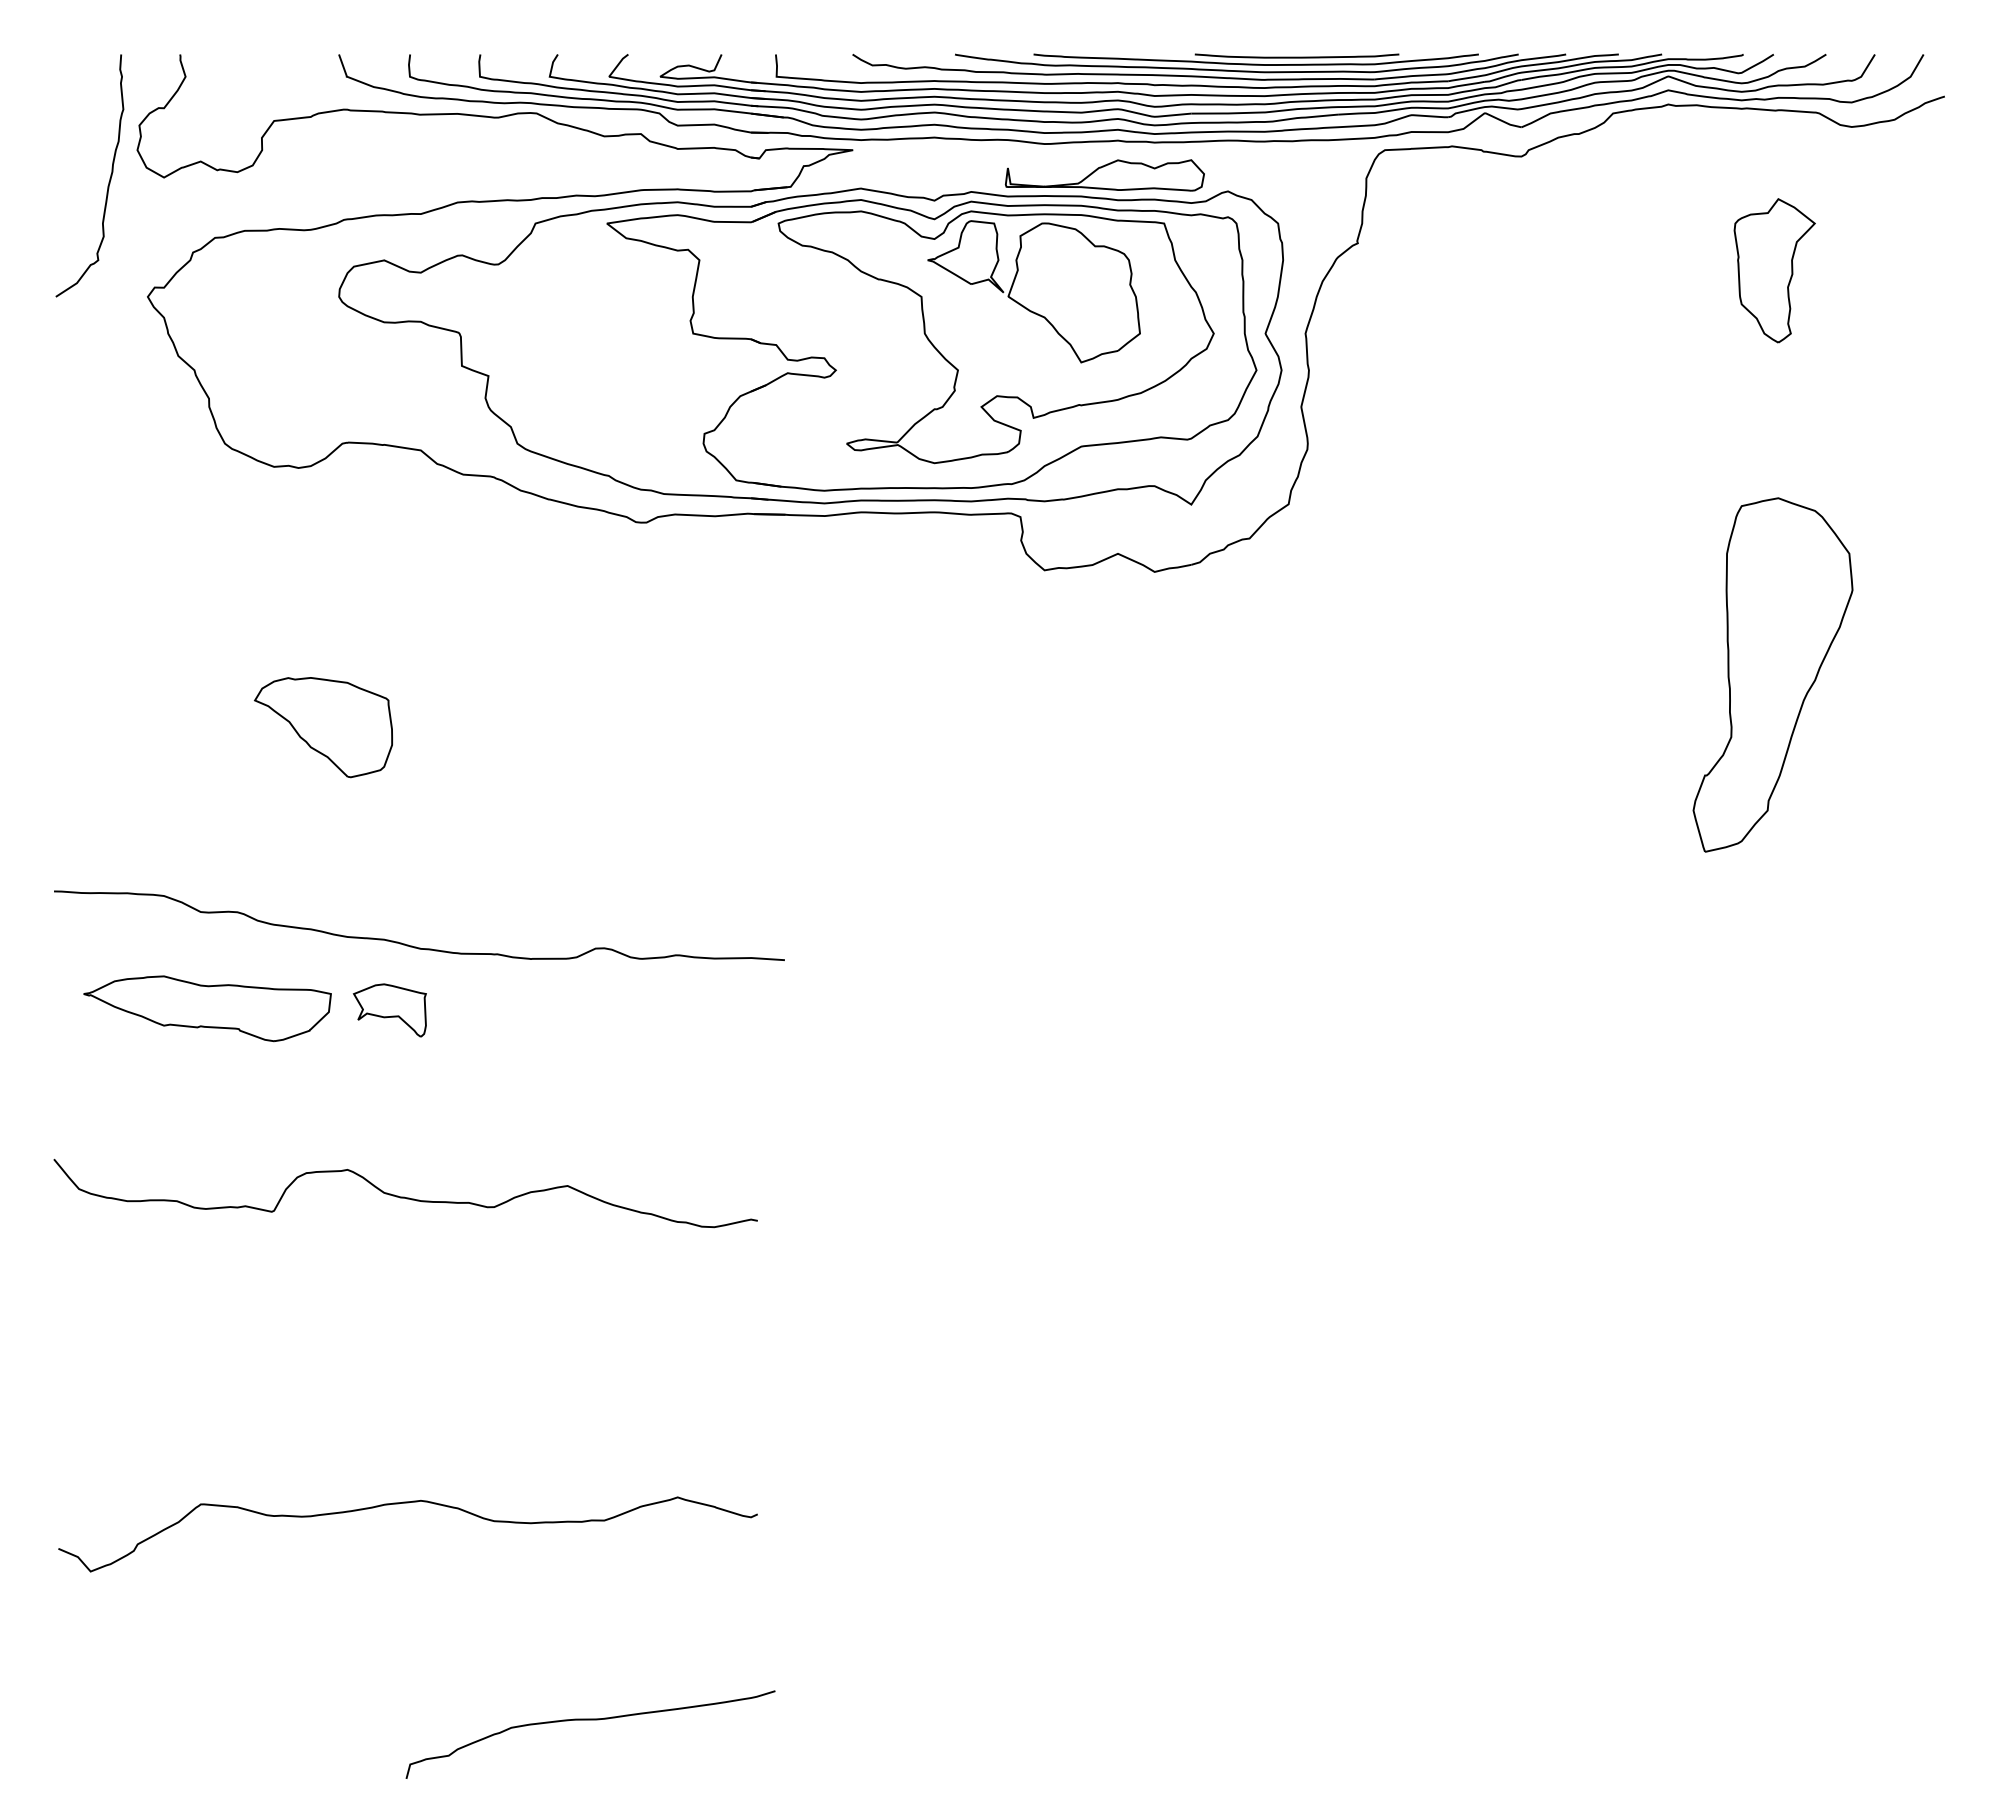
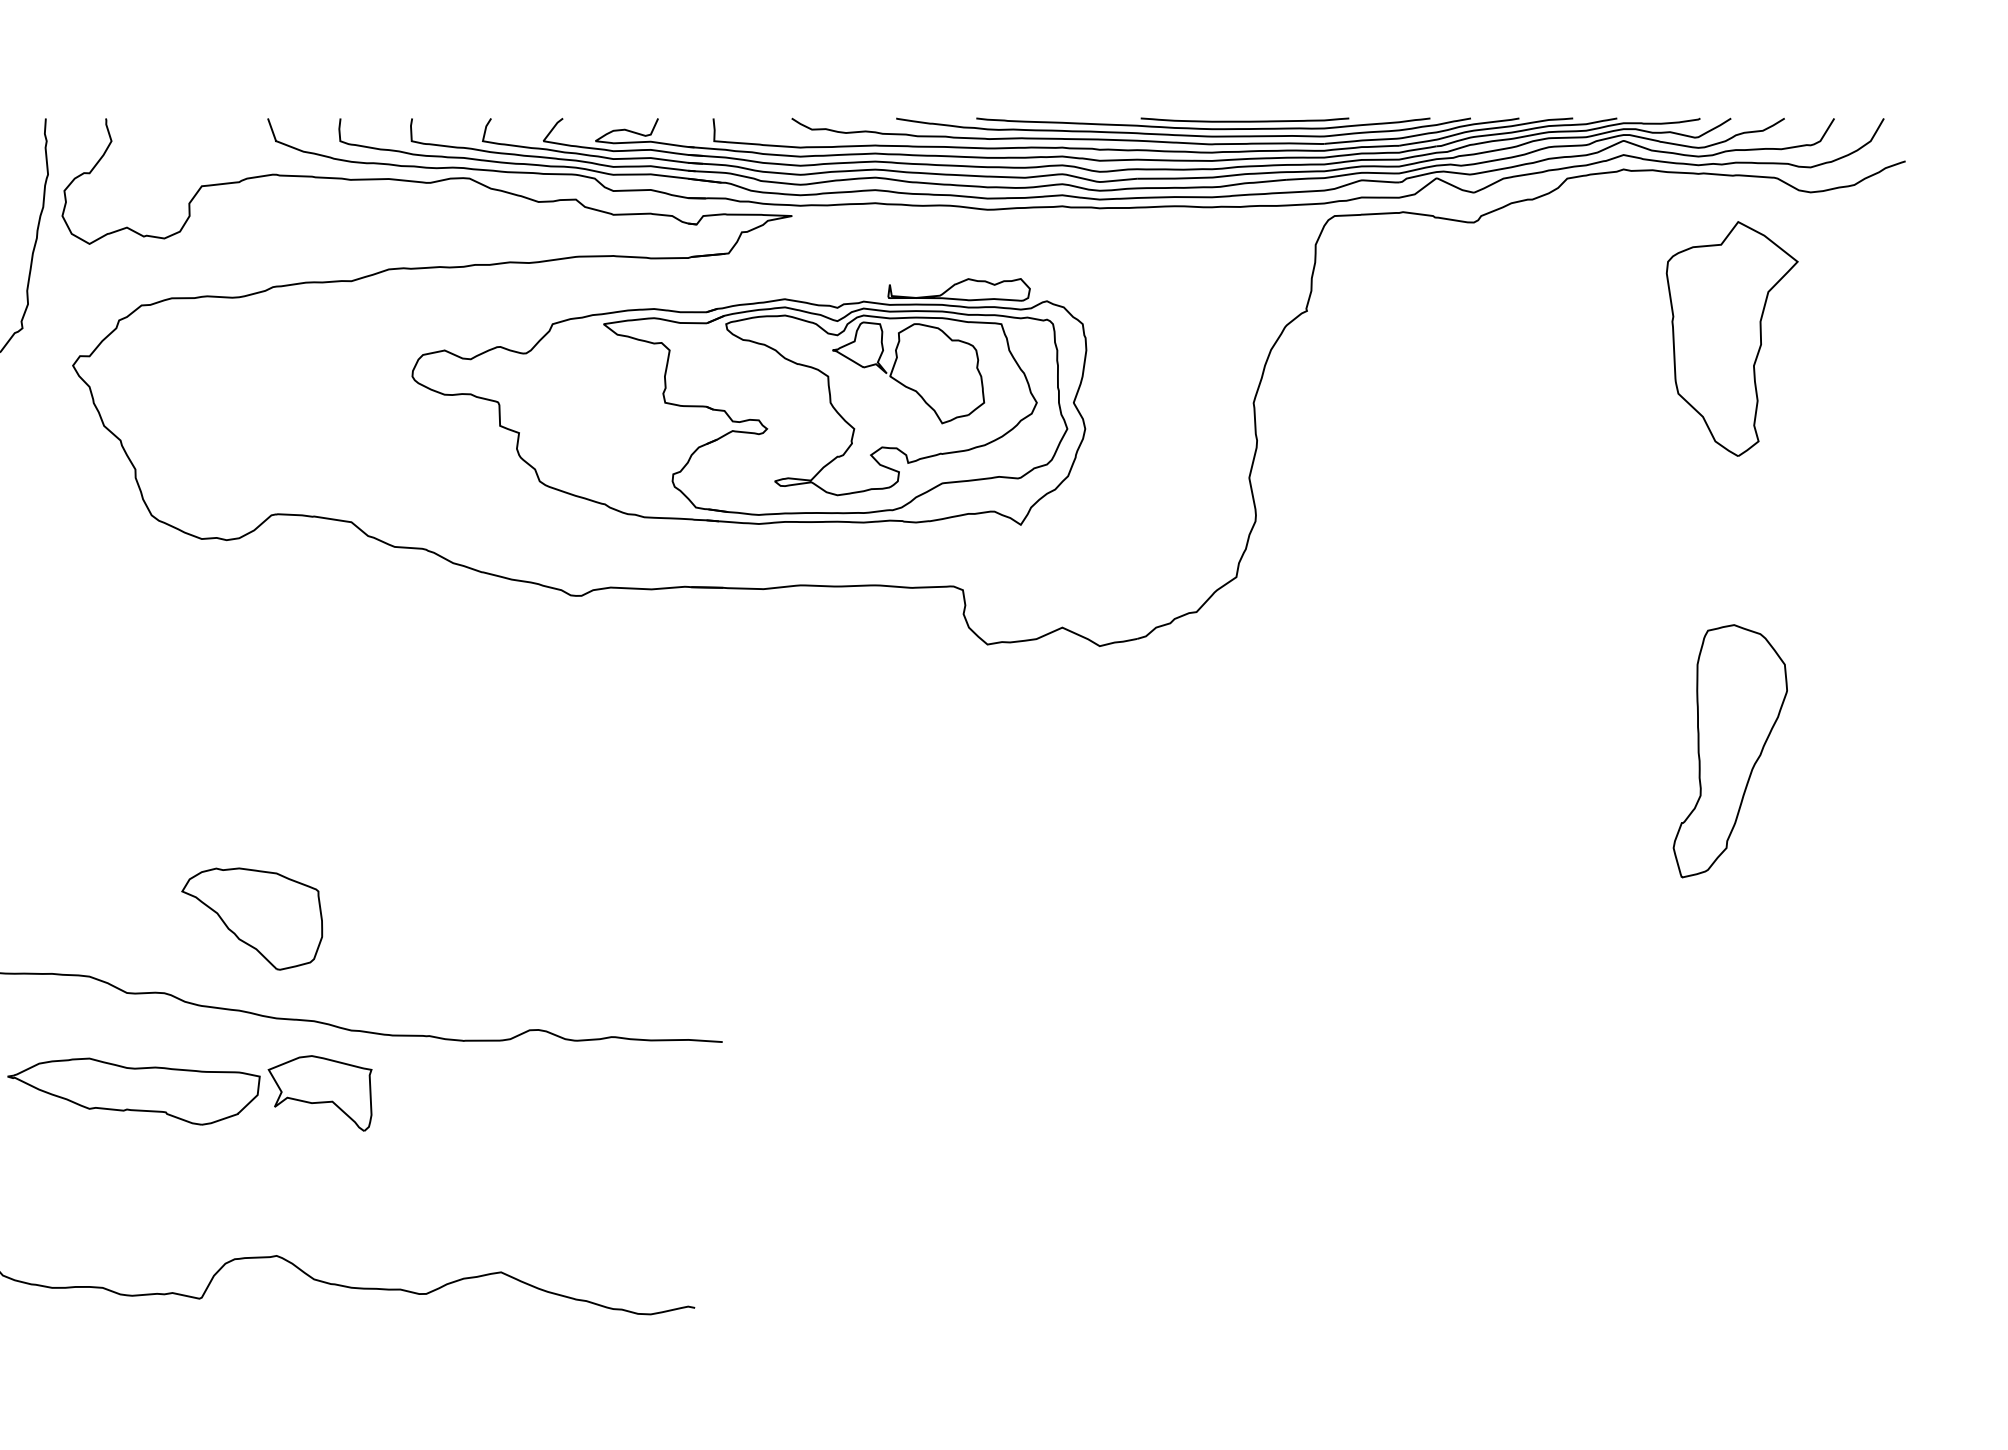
part: (1774, 270) -> (1731, 338), size x1.6
part: (810, 332) -> (748, 401), size x0.7
part: (1772, 674) -> (1729, 750), size x0.7
part: (323, 727) -> (252, 919), moved
part: (389, 1010) -> (319, 1093), size x1.4

